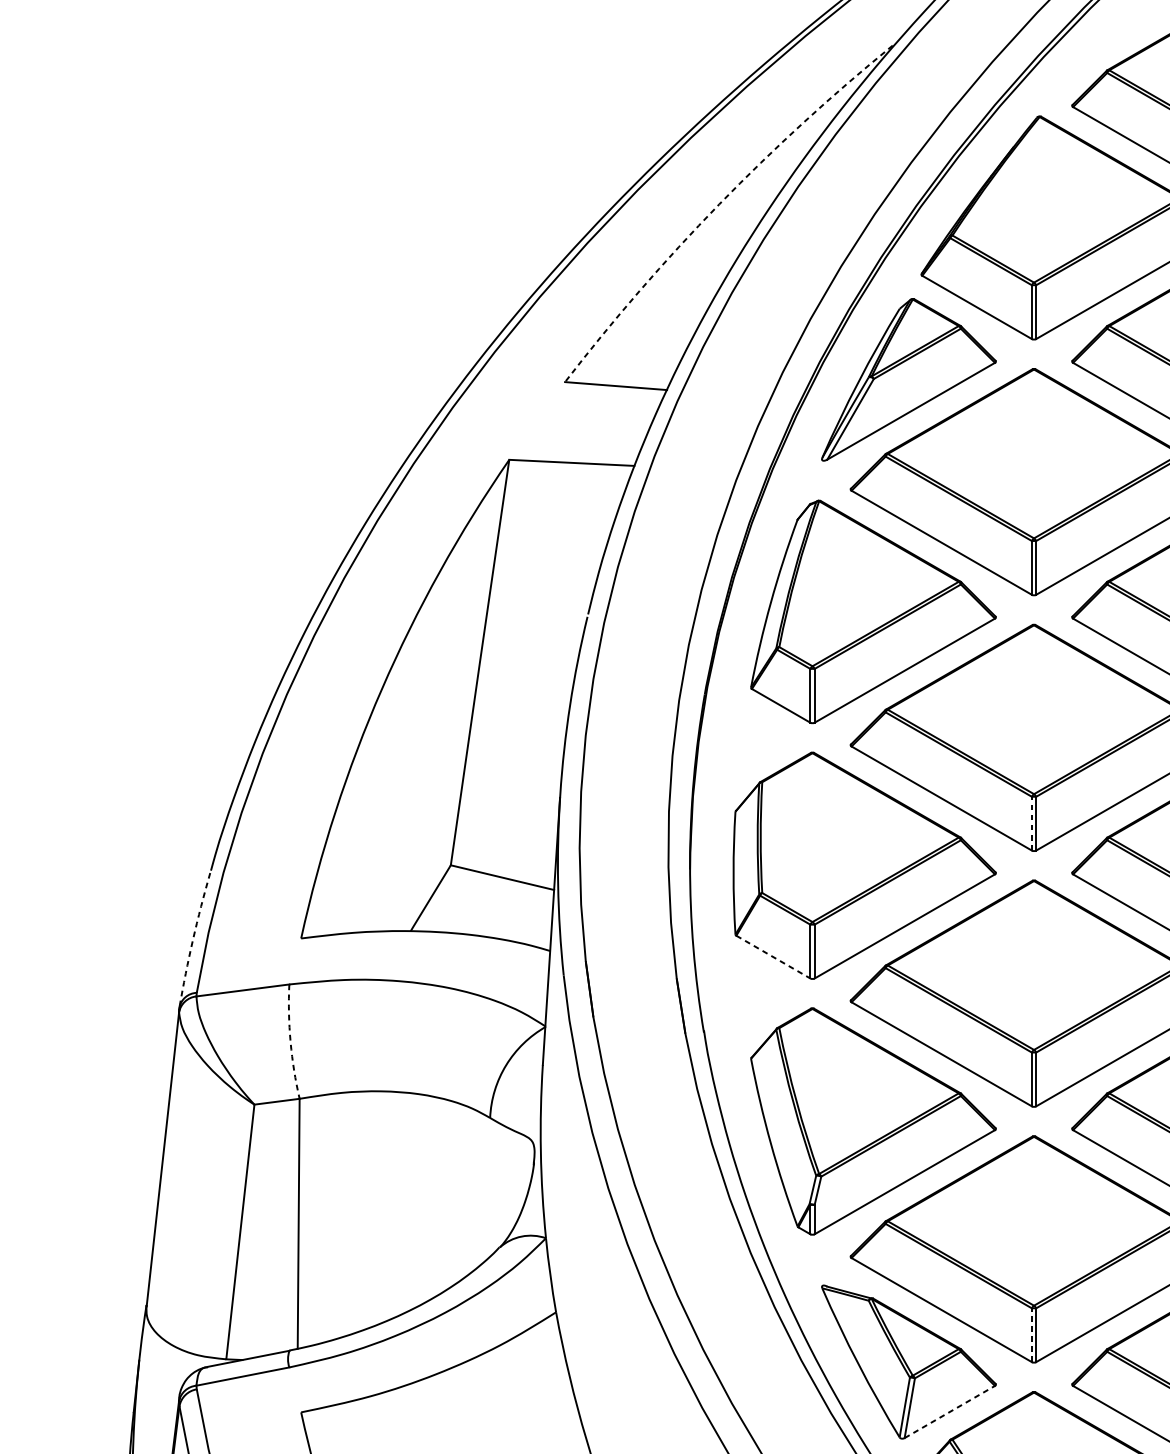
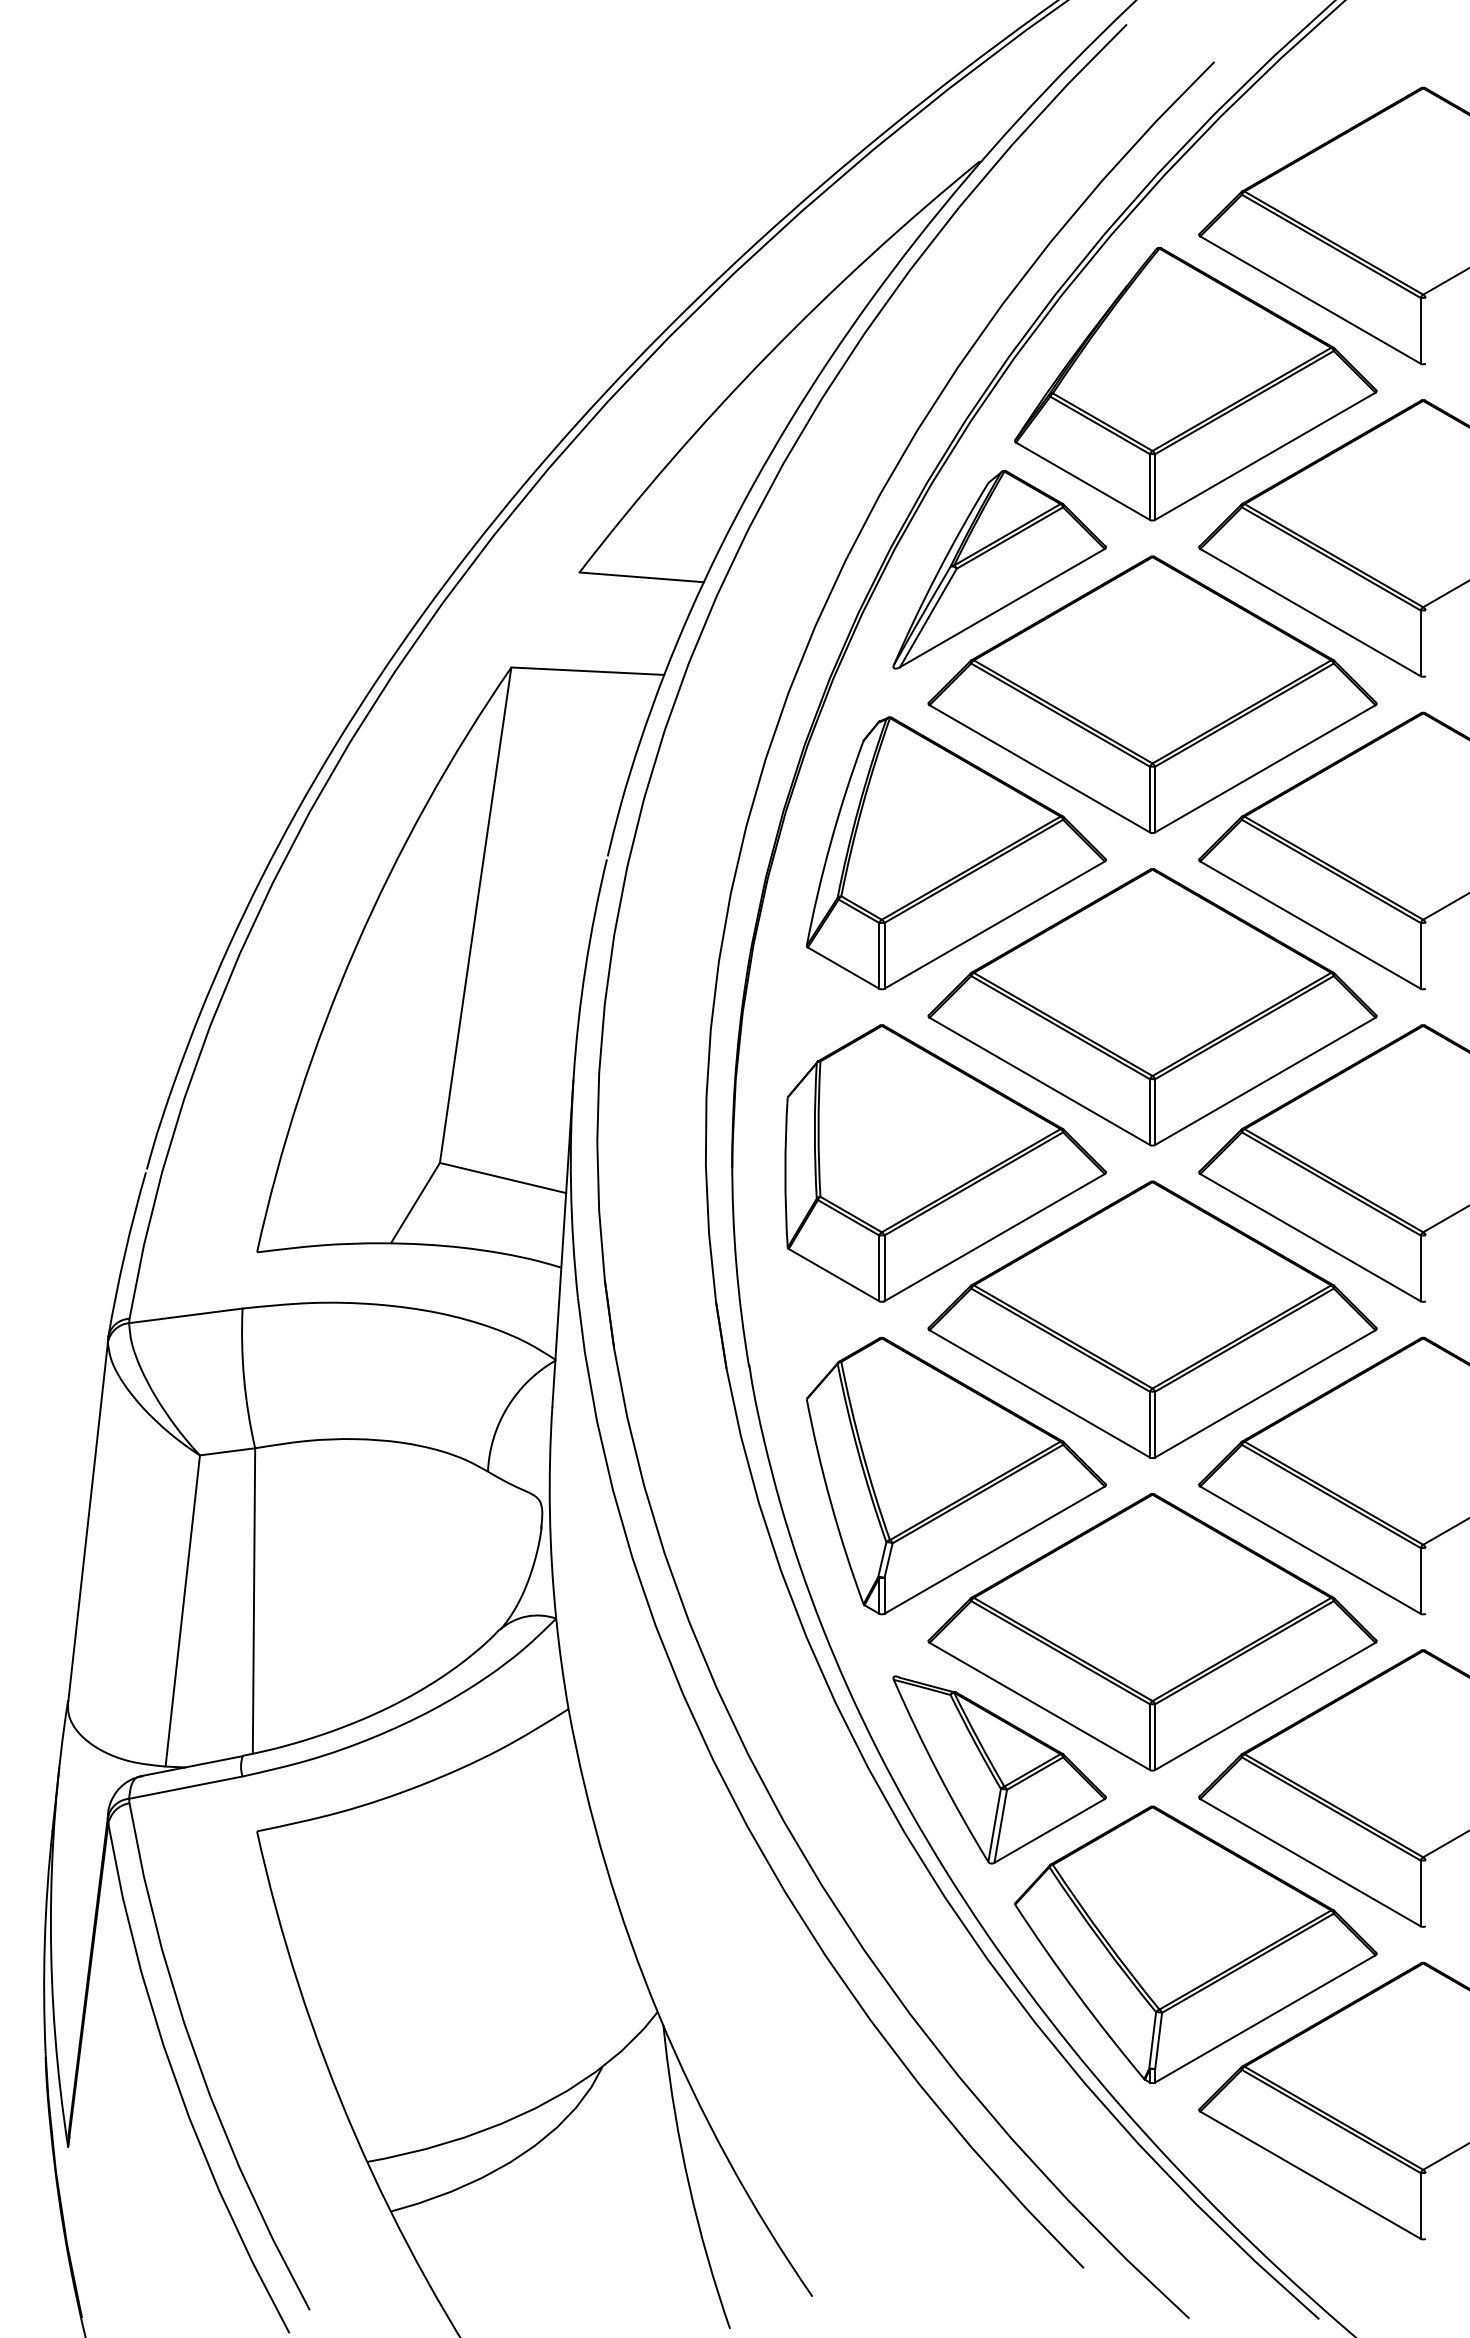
arc: (718, 204) -> (767, 355), dashed -> solid
line: (1031, 824) -> (1149, 1112), dashed -> solid
arc: (192, 940) -> (124, 1254), dashed -> solid
line: (773, 957) -> (834, 1275), dashed -> solid
arc: (290, 1041) -> (244, 1378), dashed -> solid
line: (1031, 1335) -> (1149, 1737), dashed -> solid
line: (949, 1411) -> (1049, 1830), dashed -> solid

